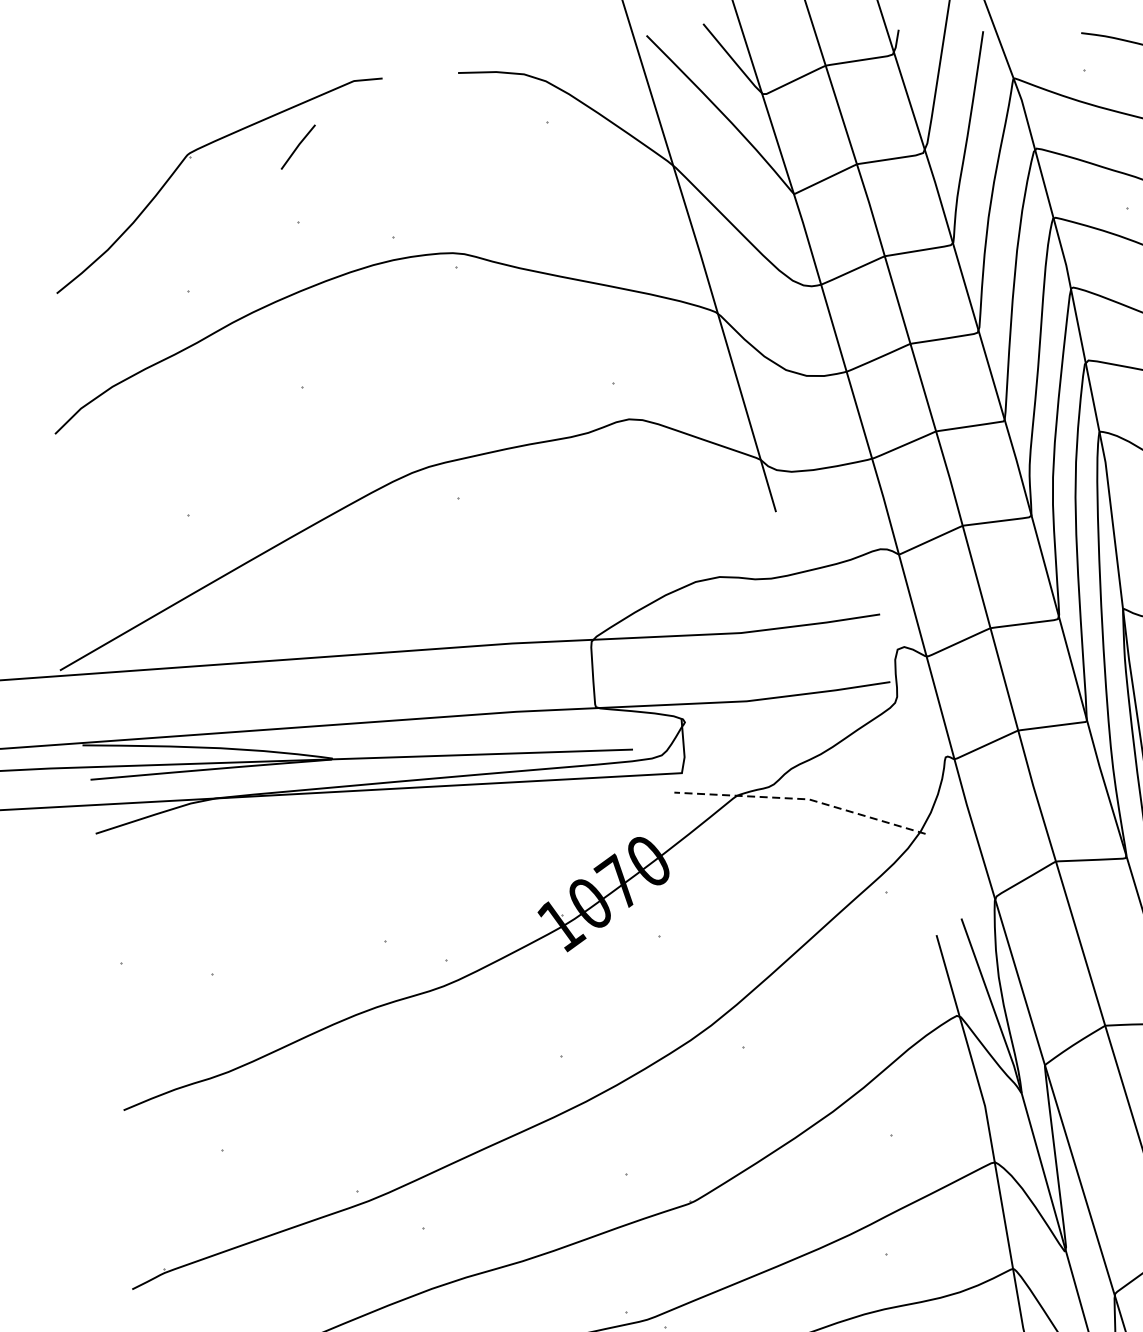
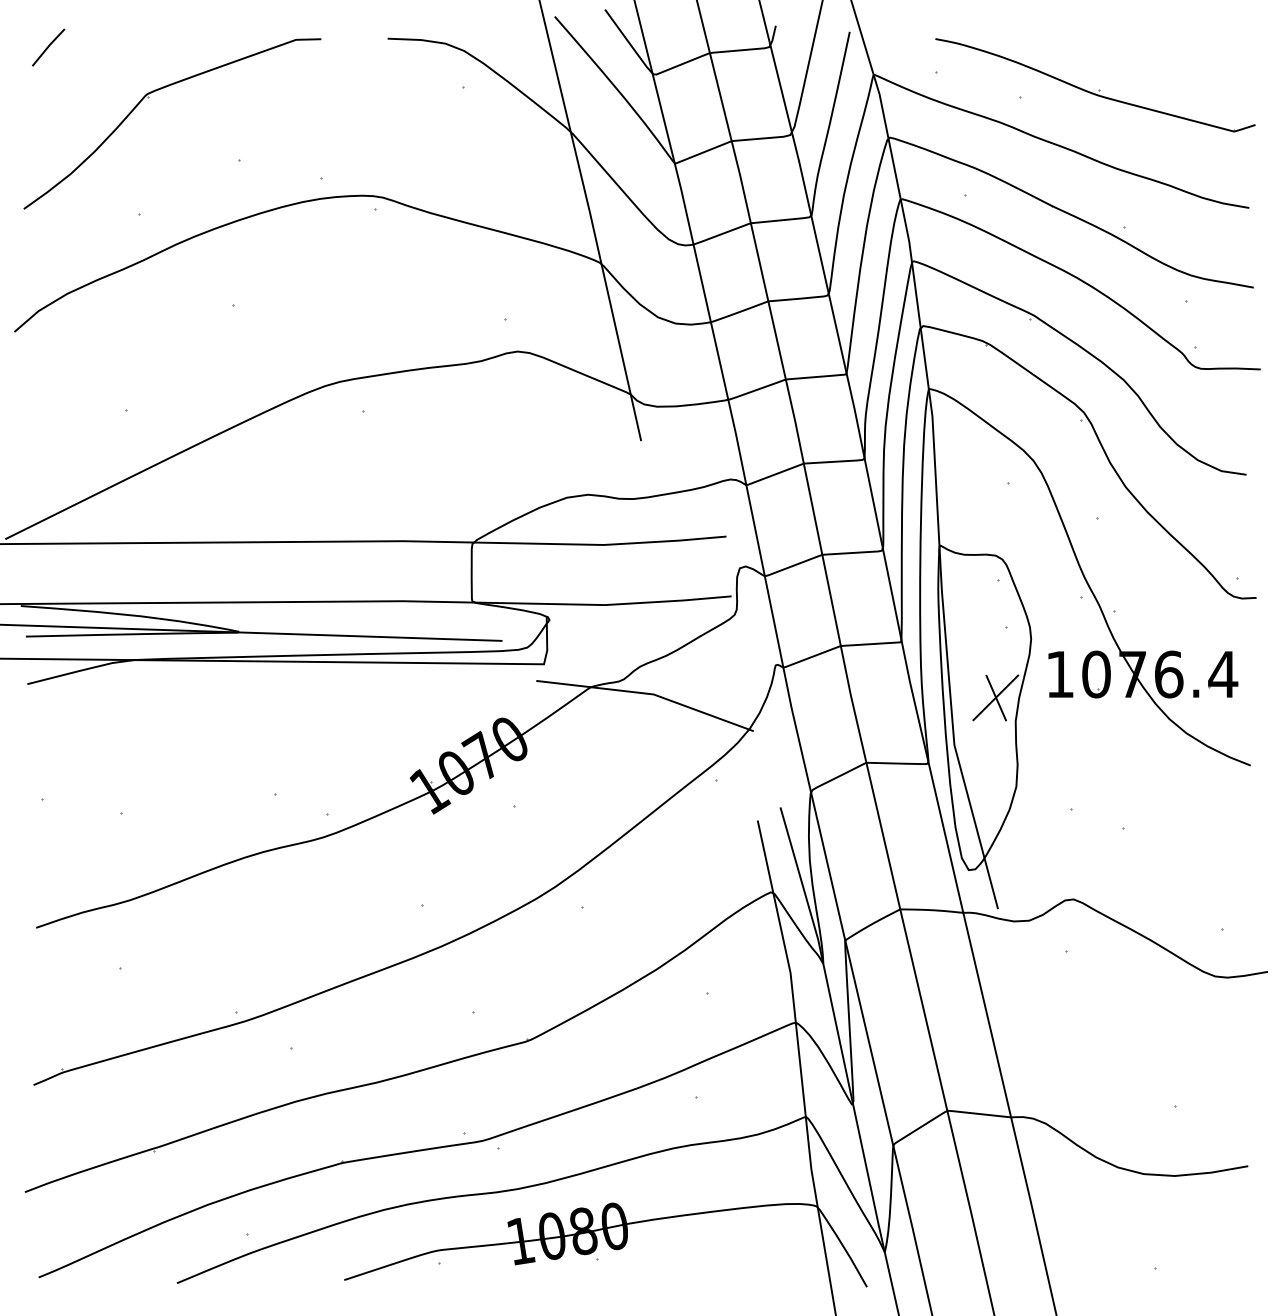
line: (298, 147) -> (48, 47), moved
line: (801, 798) -> (647, 693), dashed -> solid

